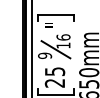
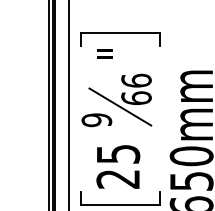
text: (63, 45) -> (136, 97), 16 -> 66

